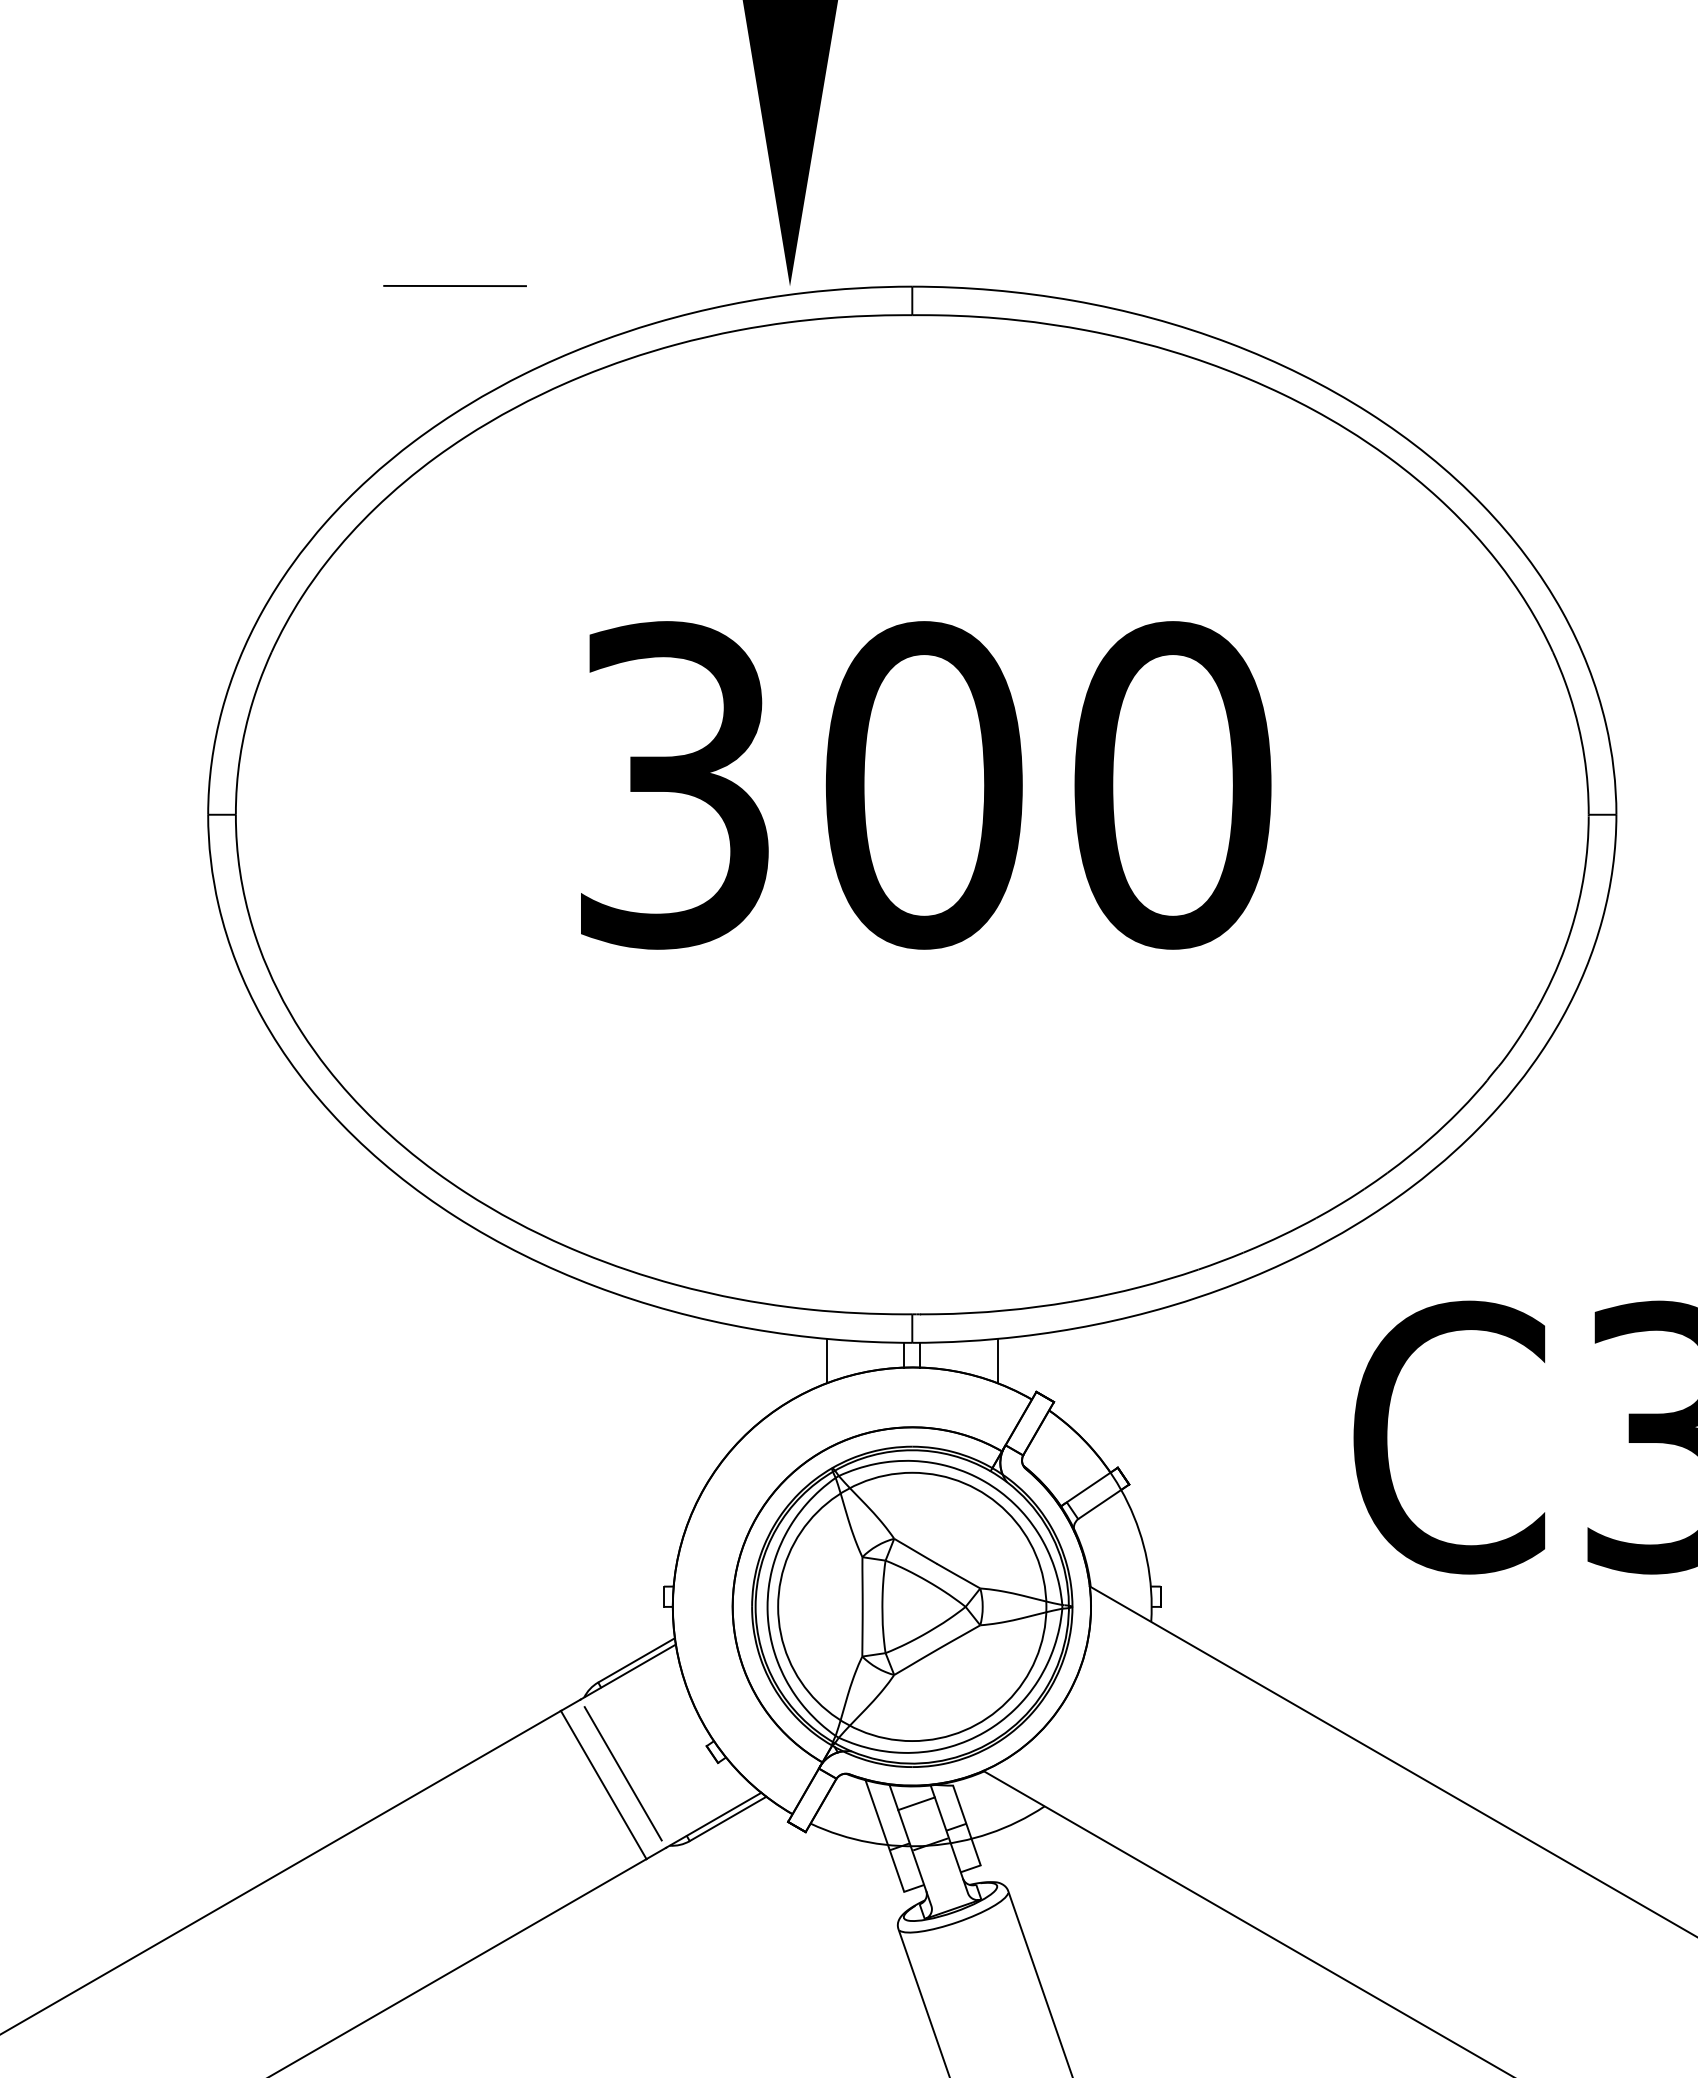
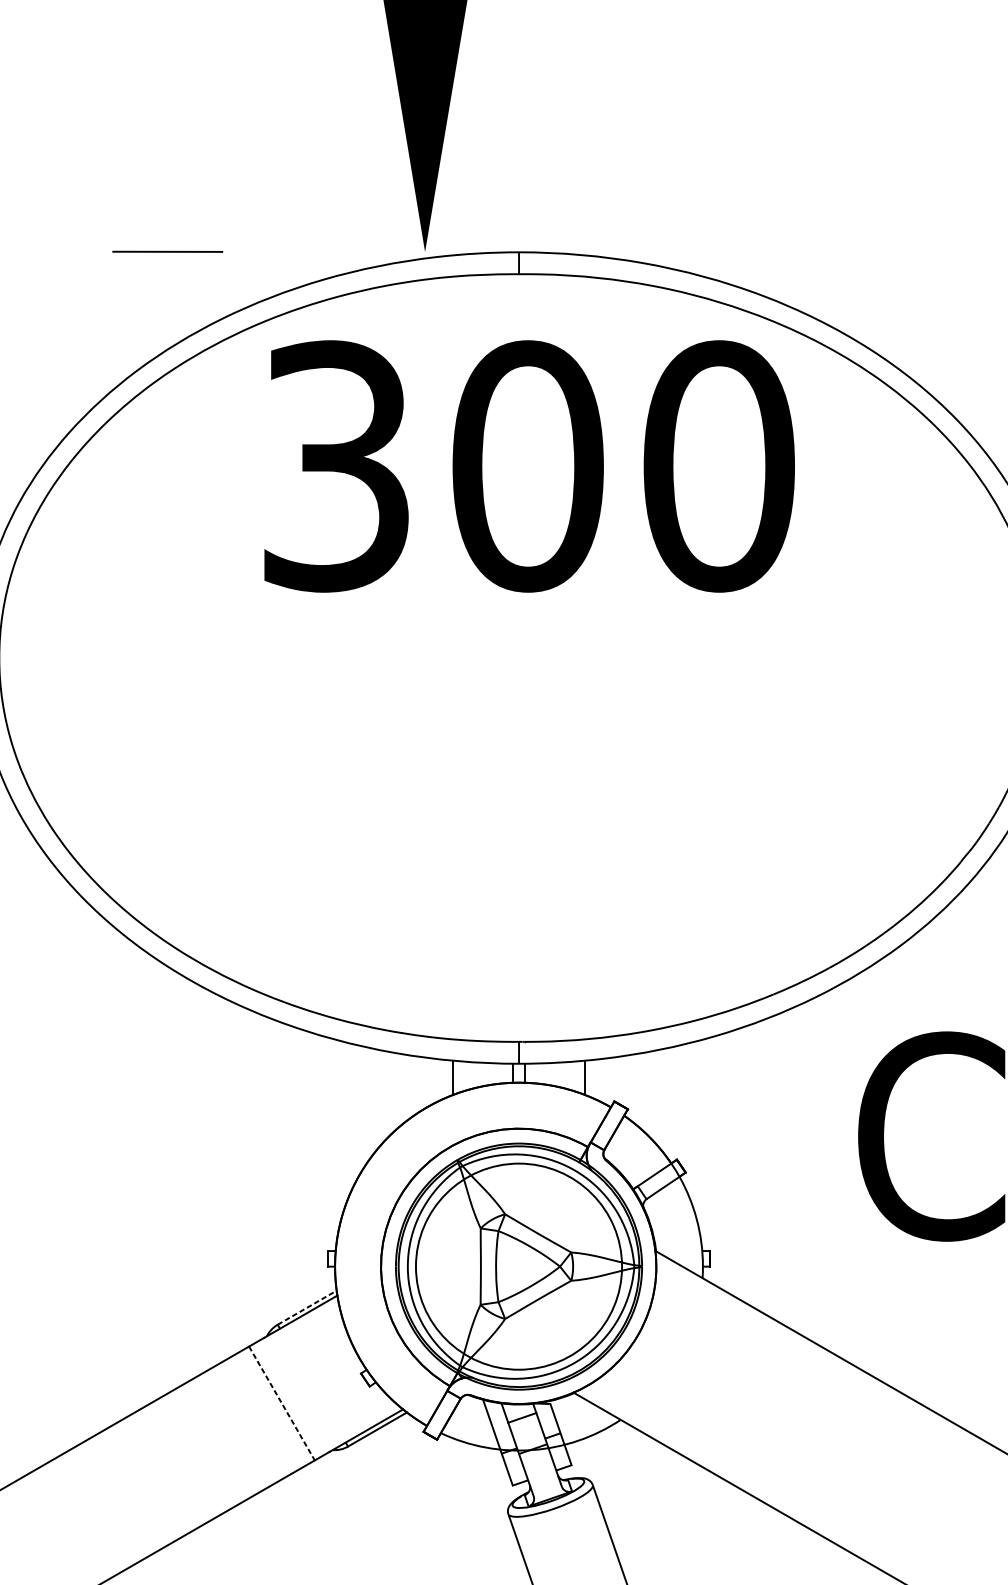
text: (926, 785) -> (529, 466), moved
line: (637, 1660) -> (307, 1307), solid -> dashed
line: (622, 1773) -> (296, 1394), removed
line: (603, 1785) -> (281, 1403), solid -> dashed

